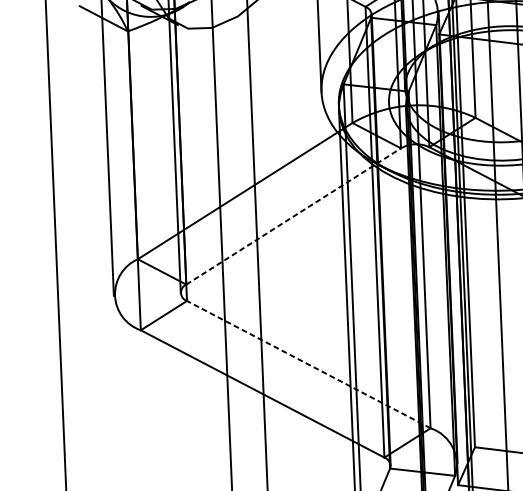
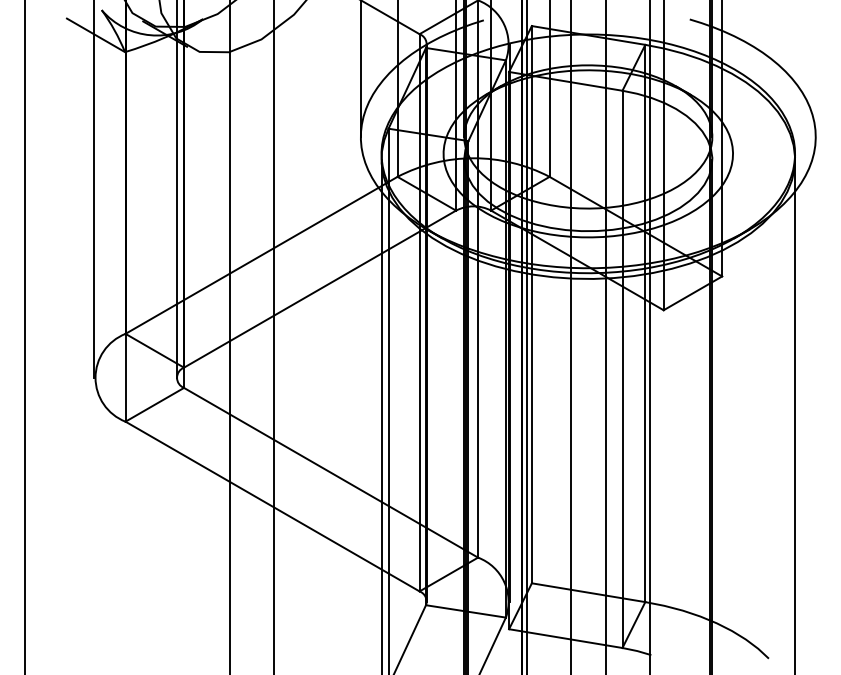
line: (294, 215) -> (320, 288), dashed -> solid
line: (309, 364) -> (331, 472), dashed -> solid

